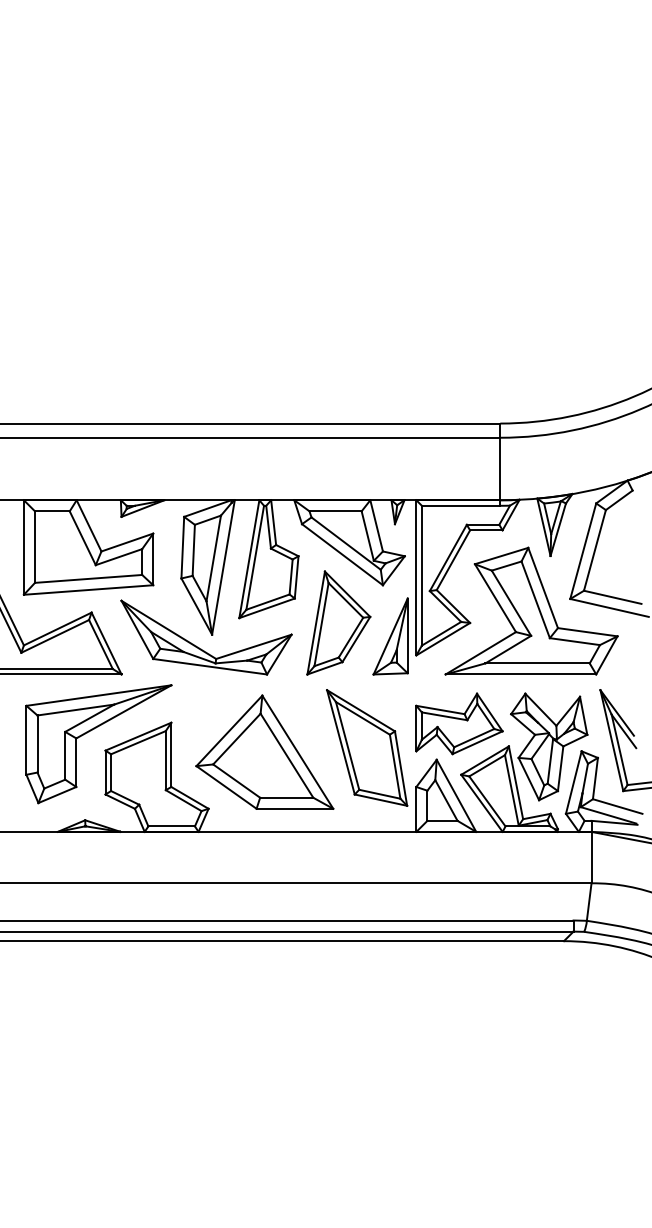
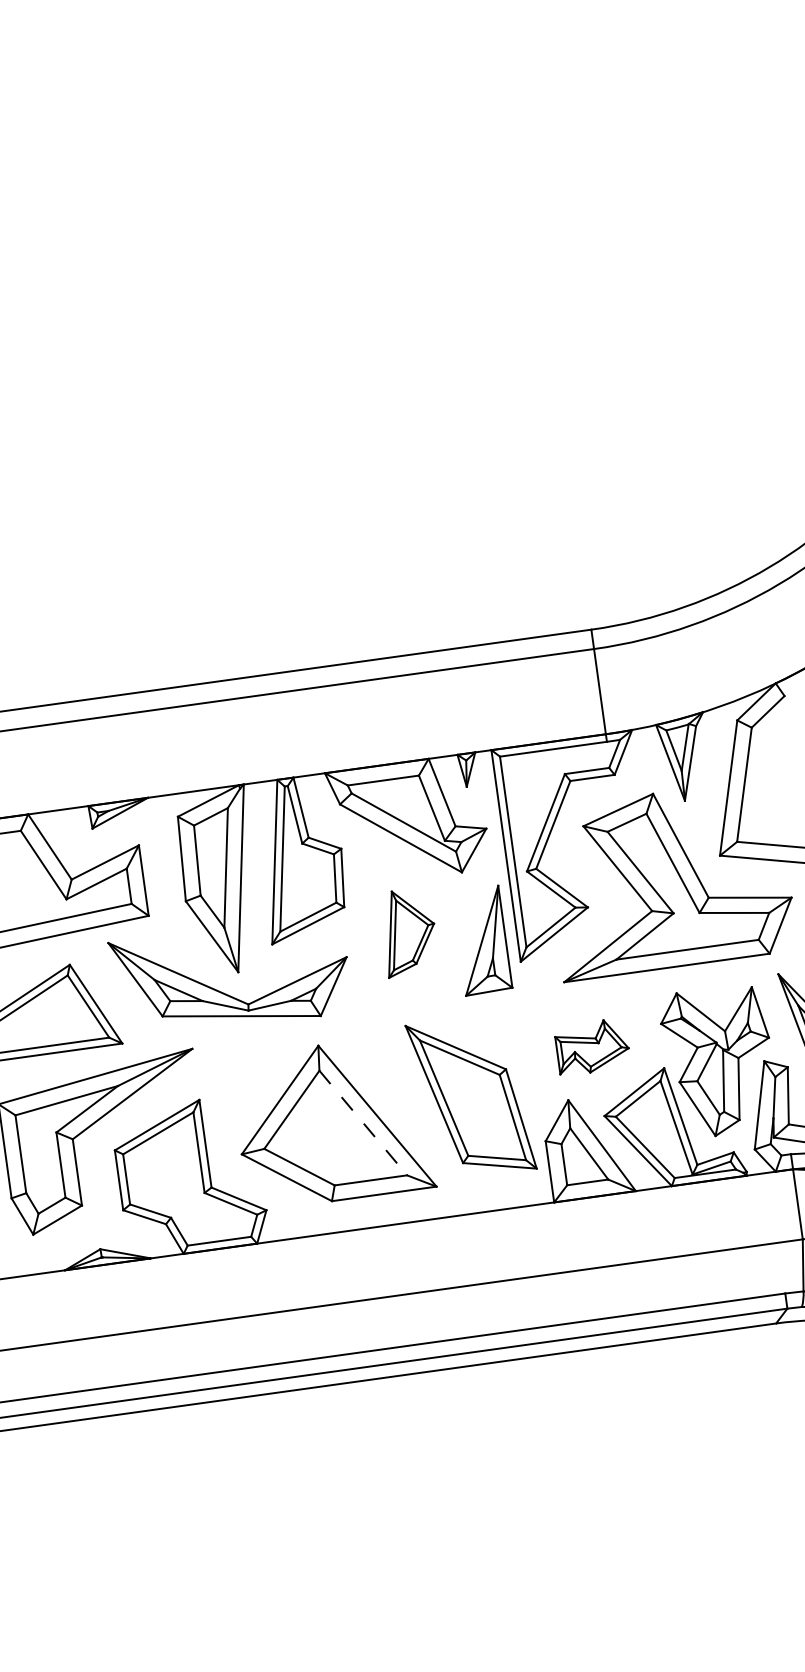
part: (338, 622) -> (408, 931), size x0.6
part: (459, 723) -> (592, 1046), size x0.6
line: (286, 755) -> (362, 1122), solid -> dashed

